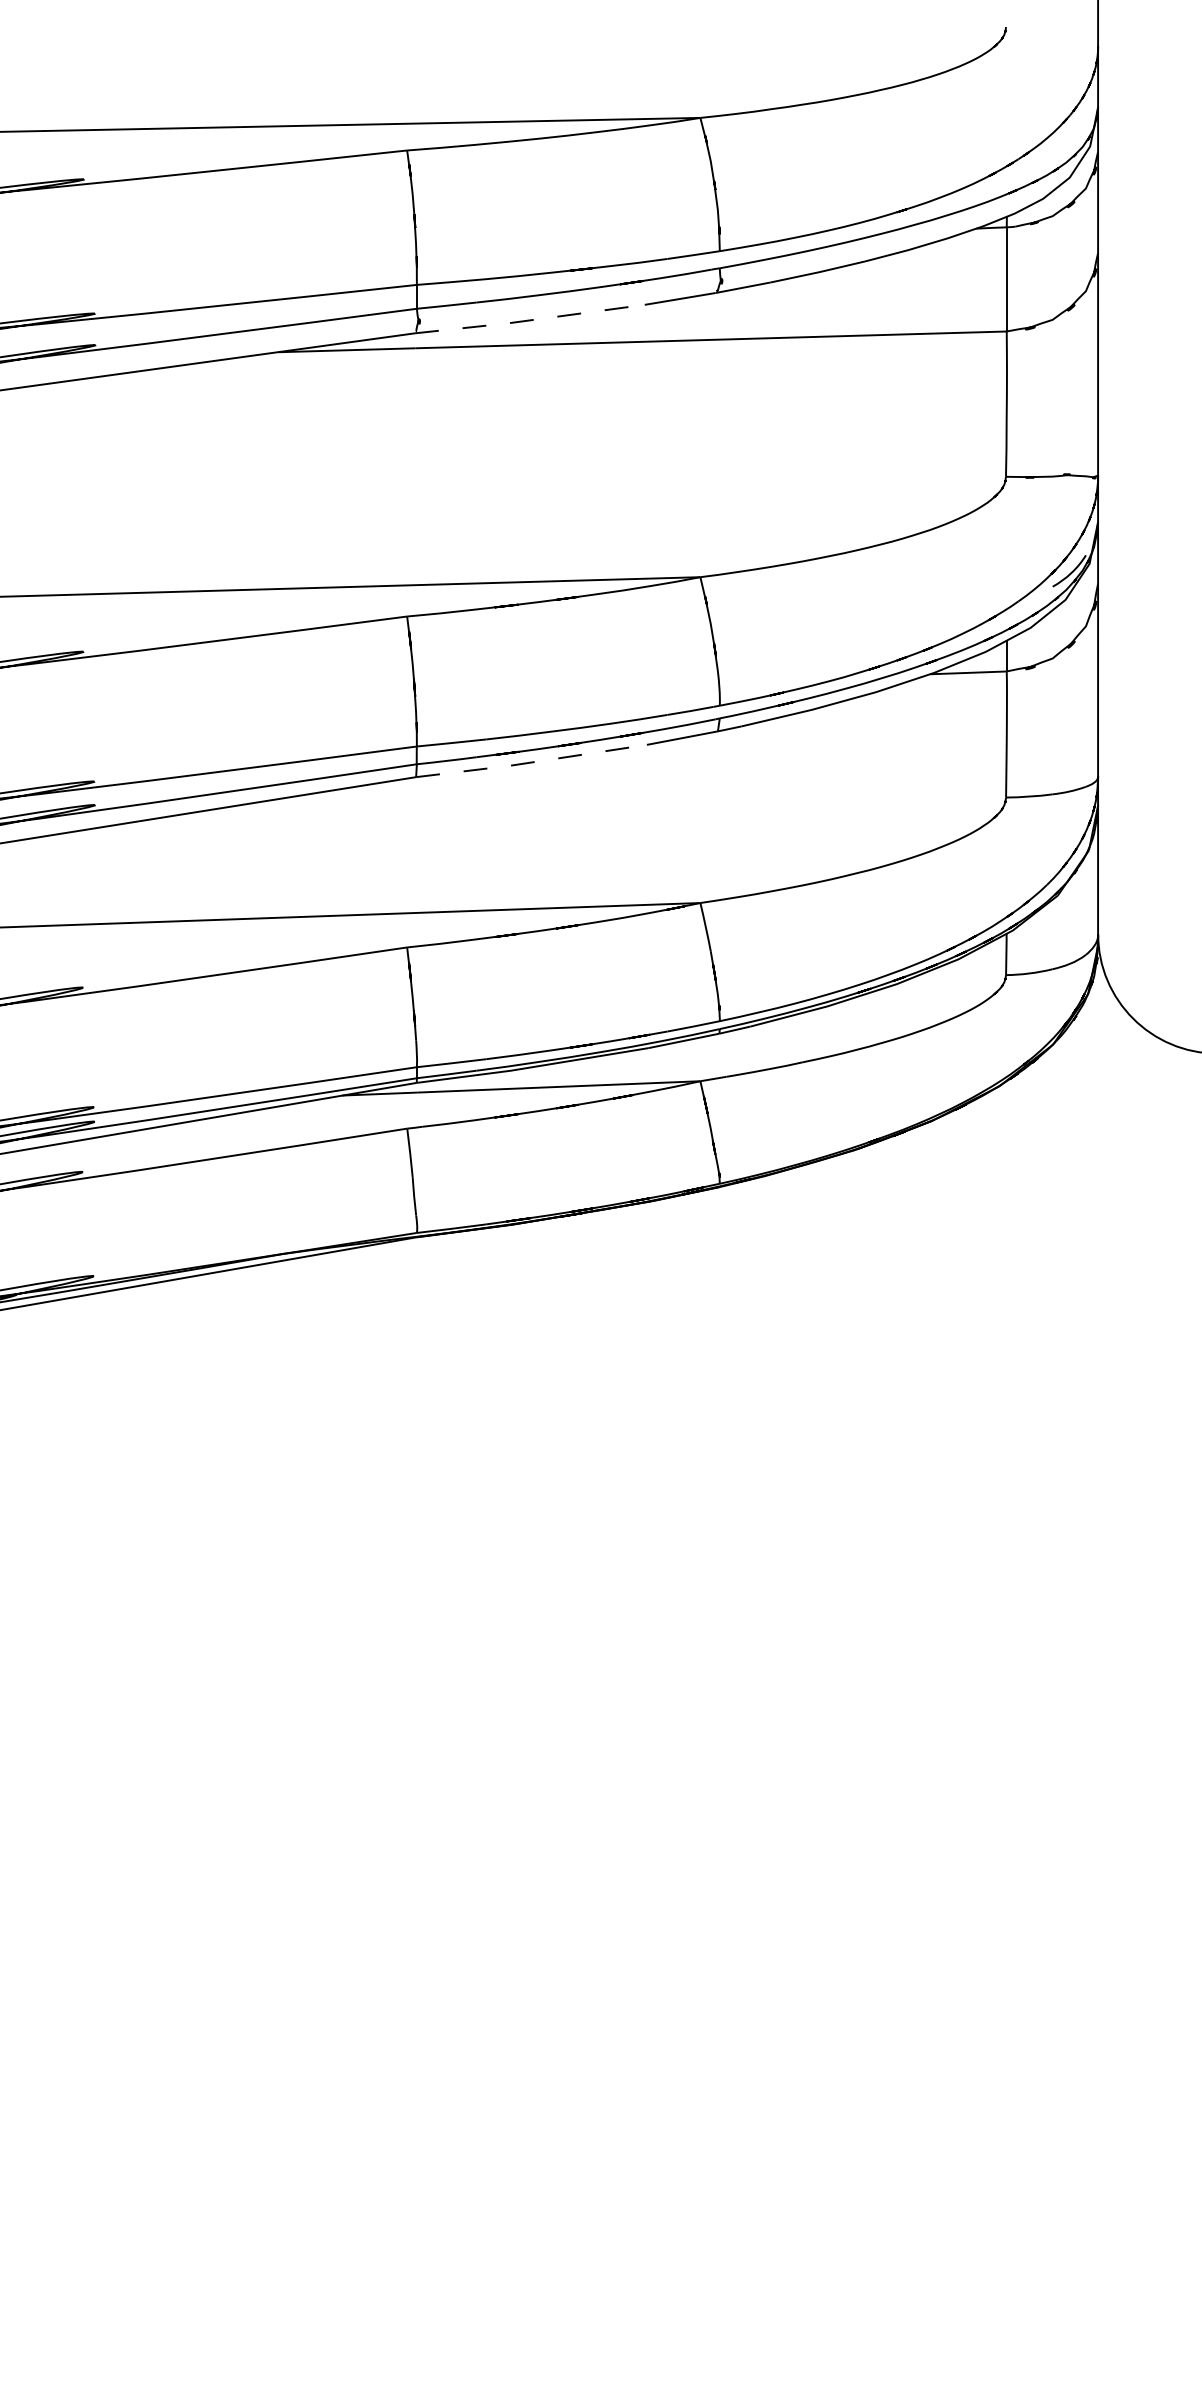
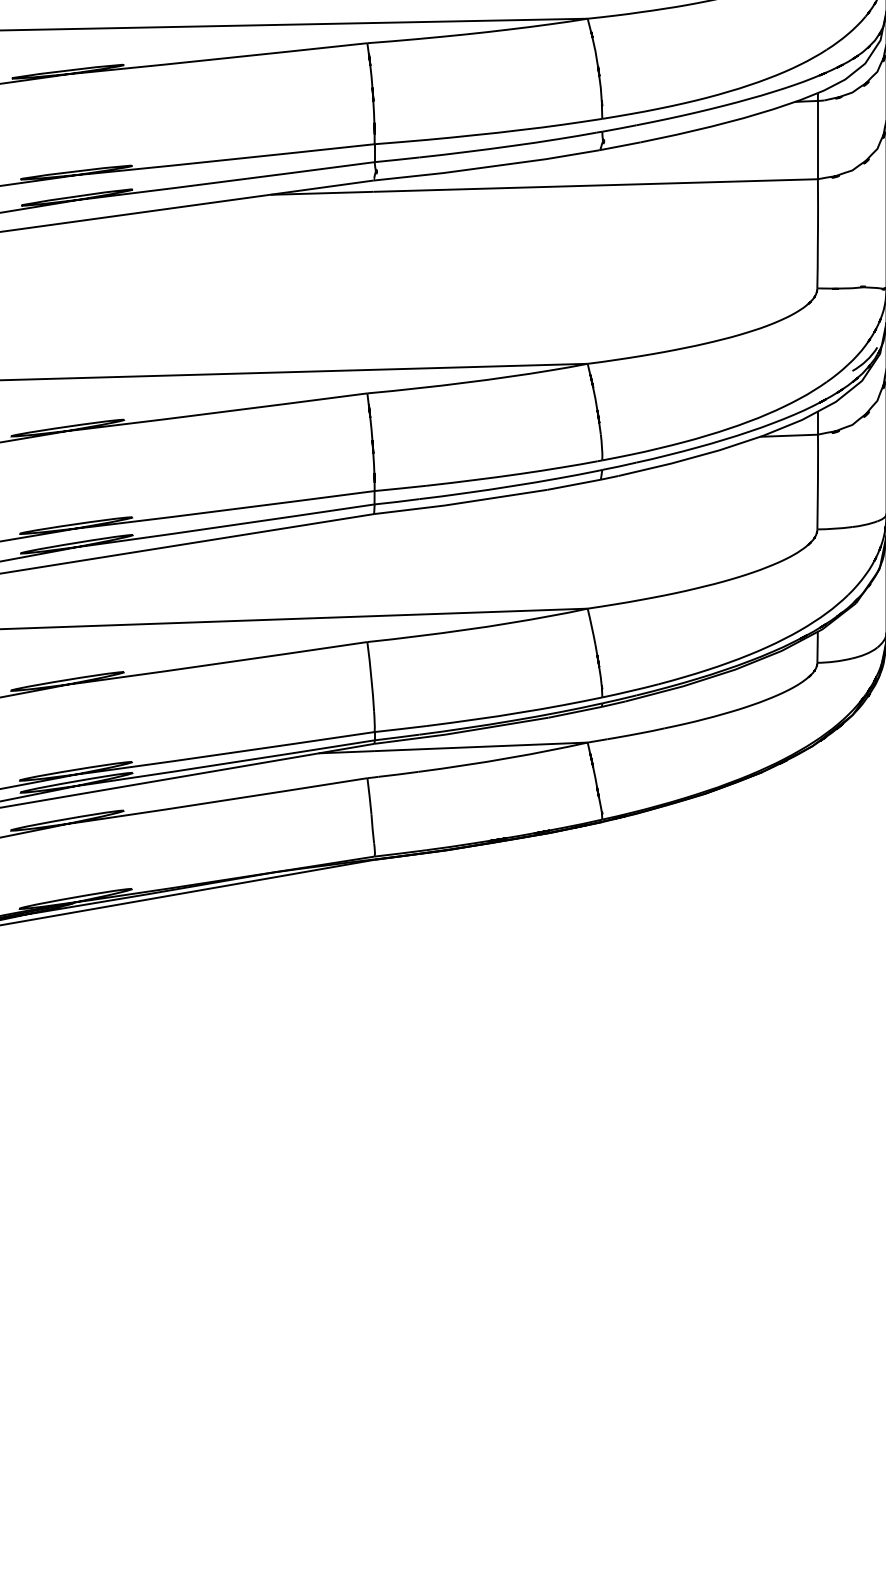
line: (530, 320) -> (460, 170), dashed -> solid
line: (531, 762) -> (460, 503), dashed -> solid

